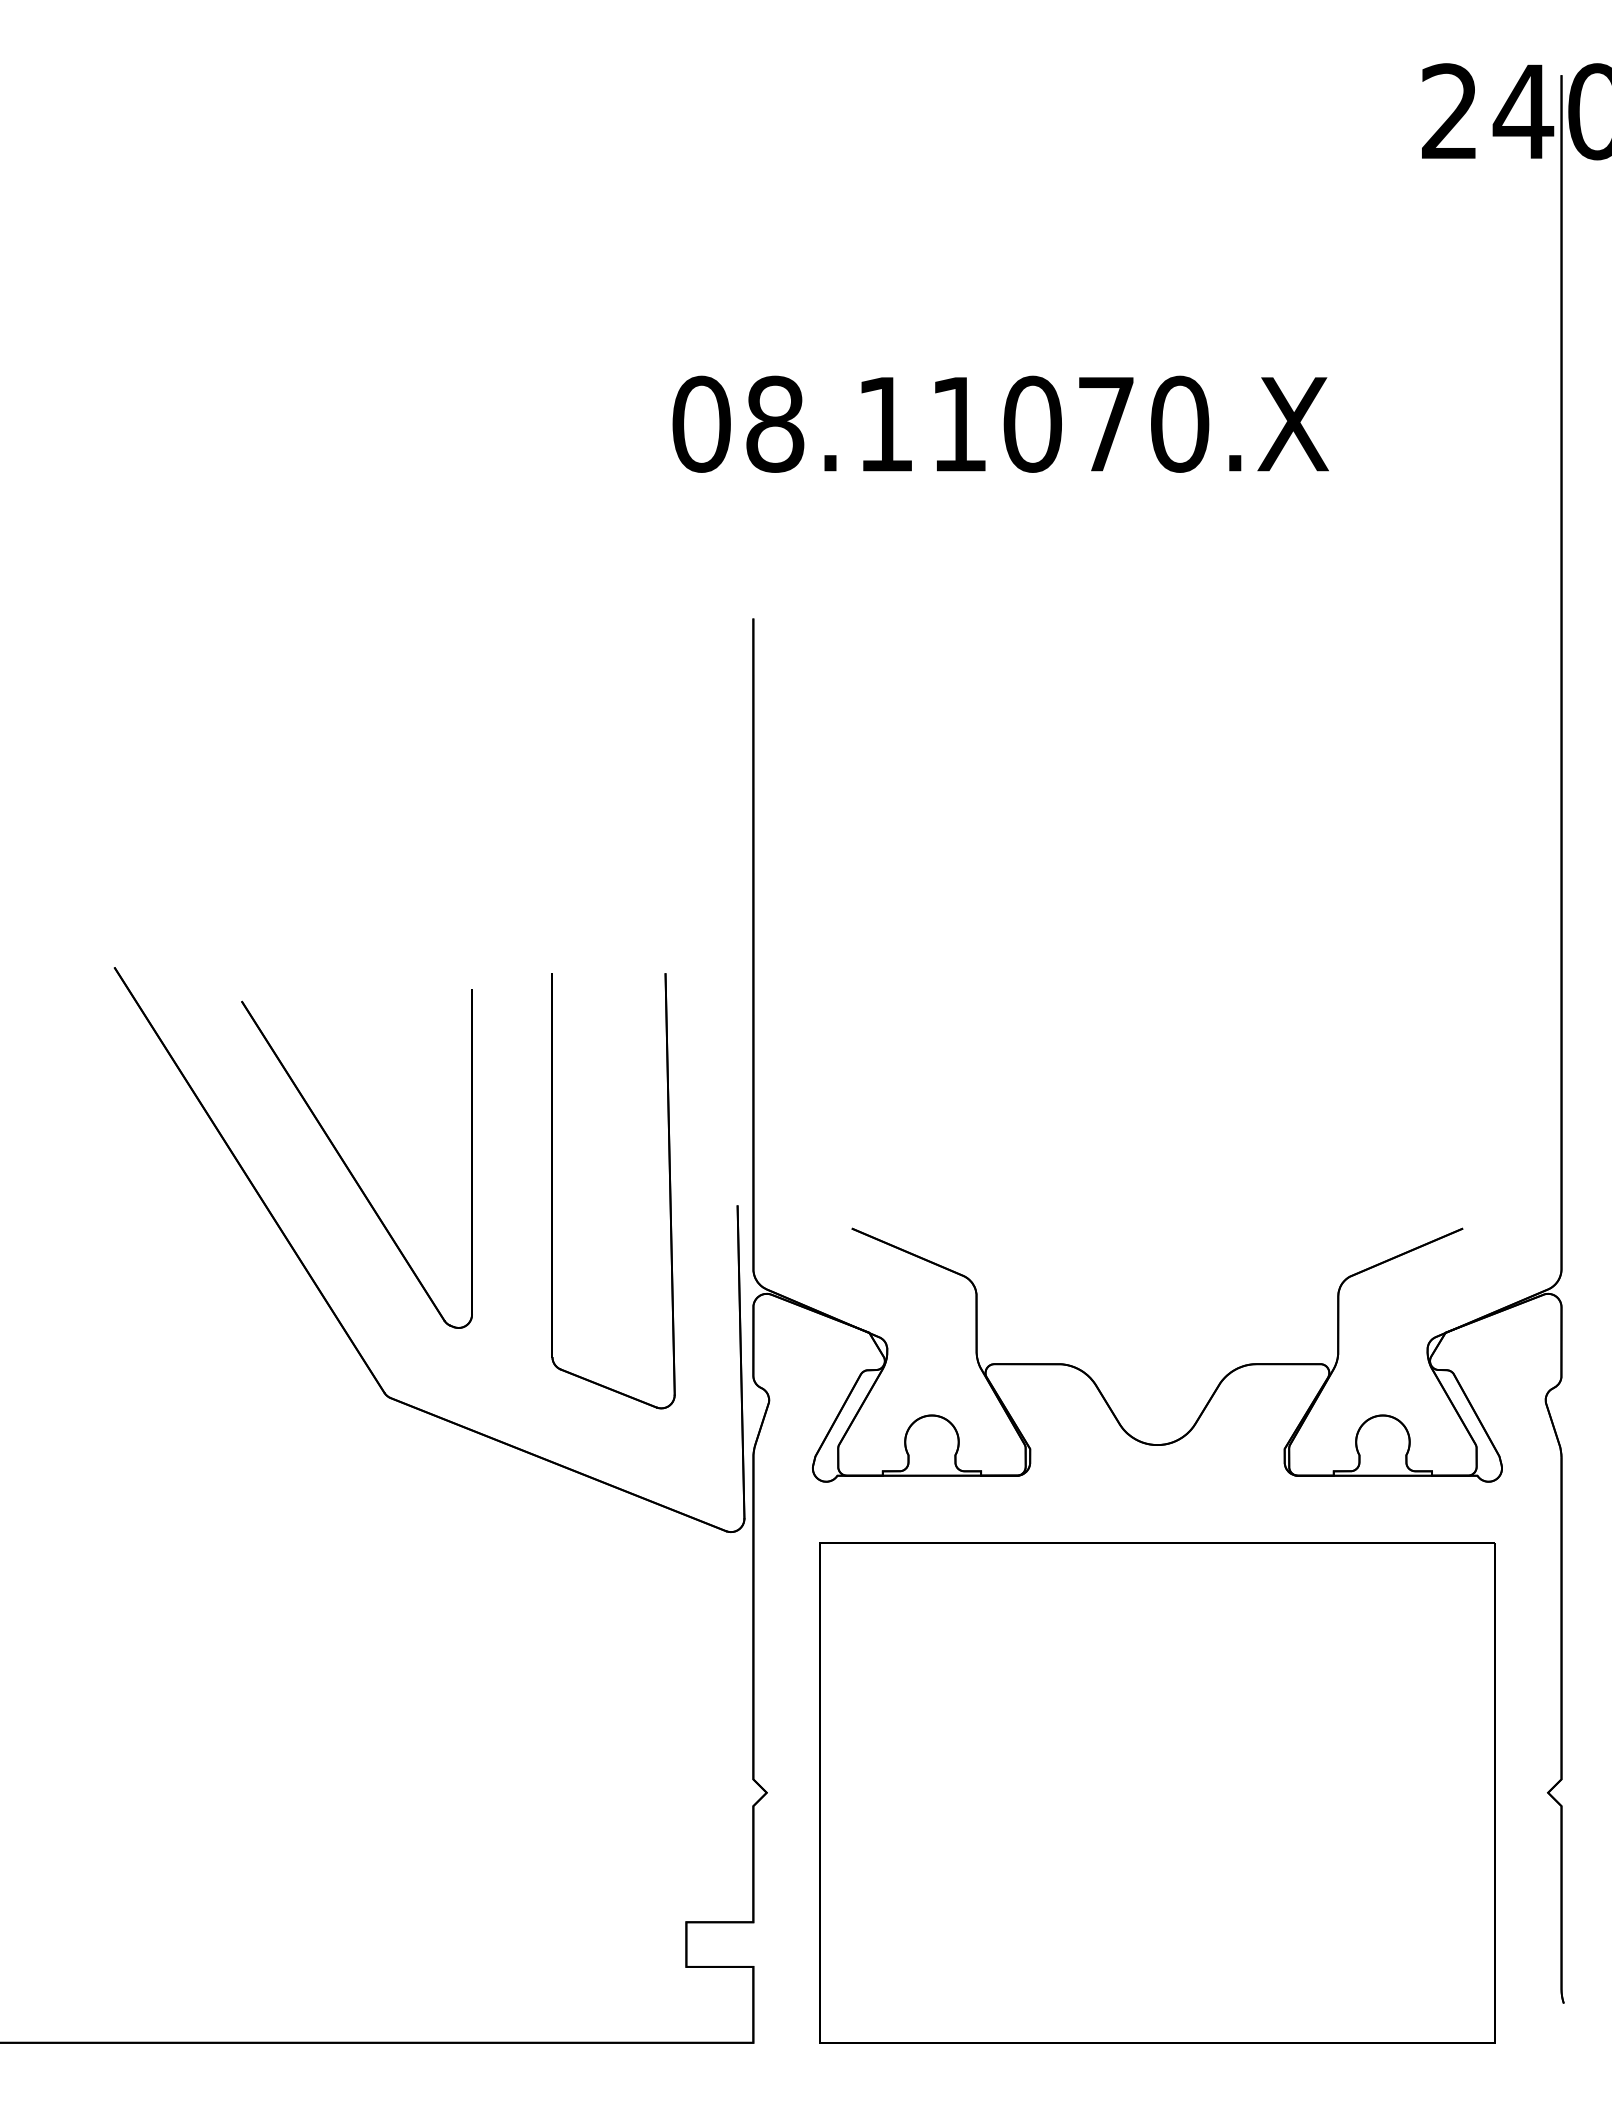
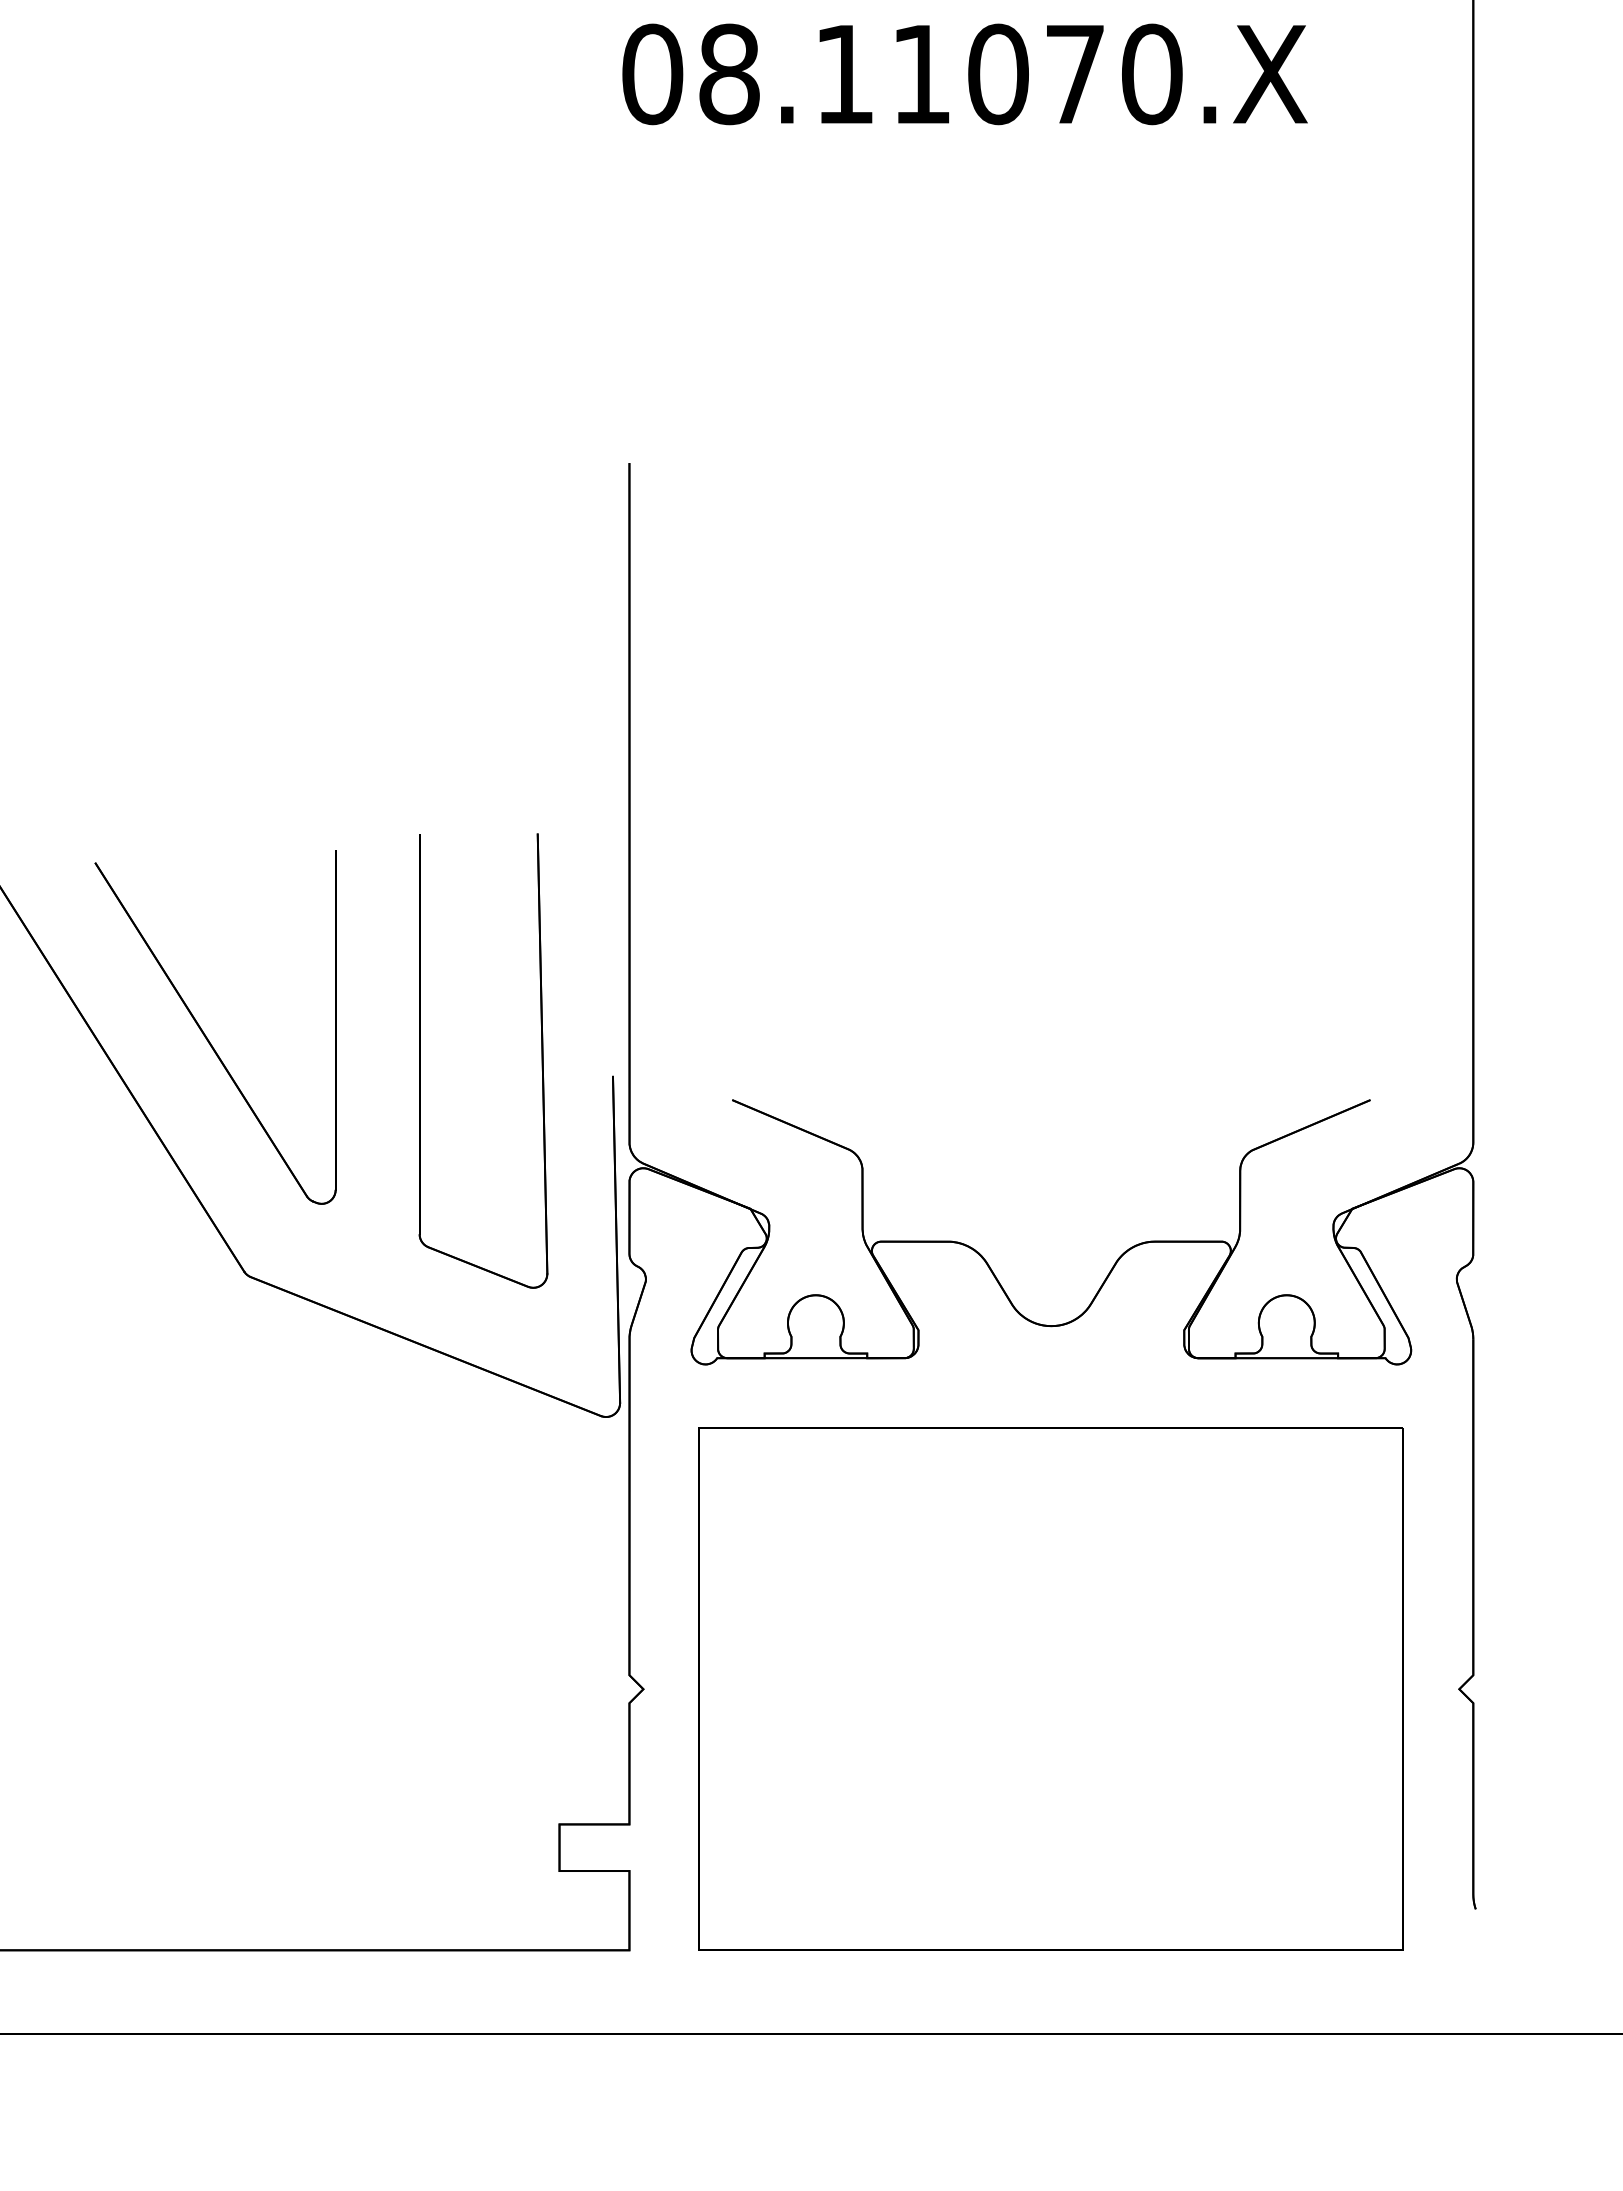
text: (1000, 423) -> (964, 73), moved

